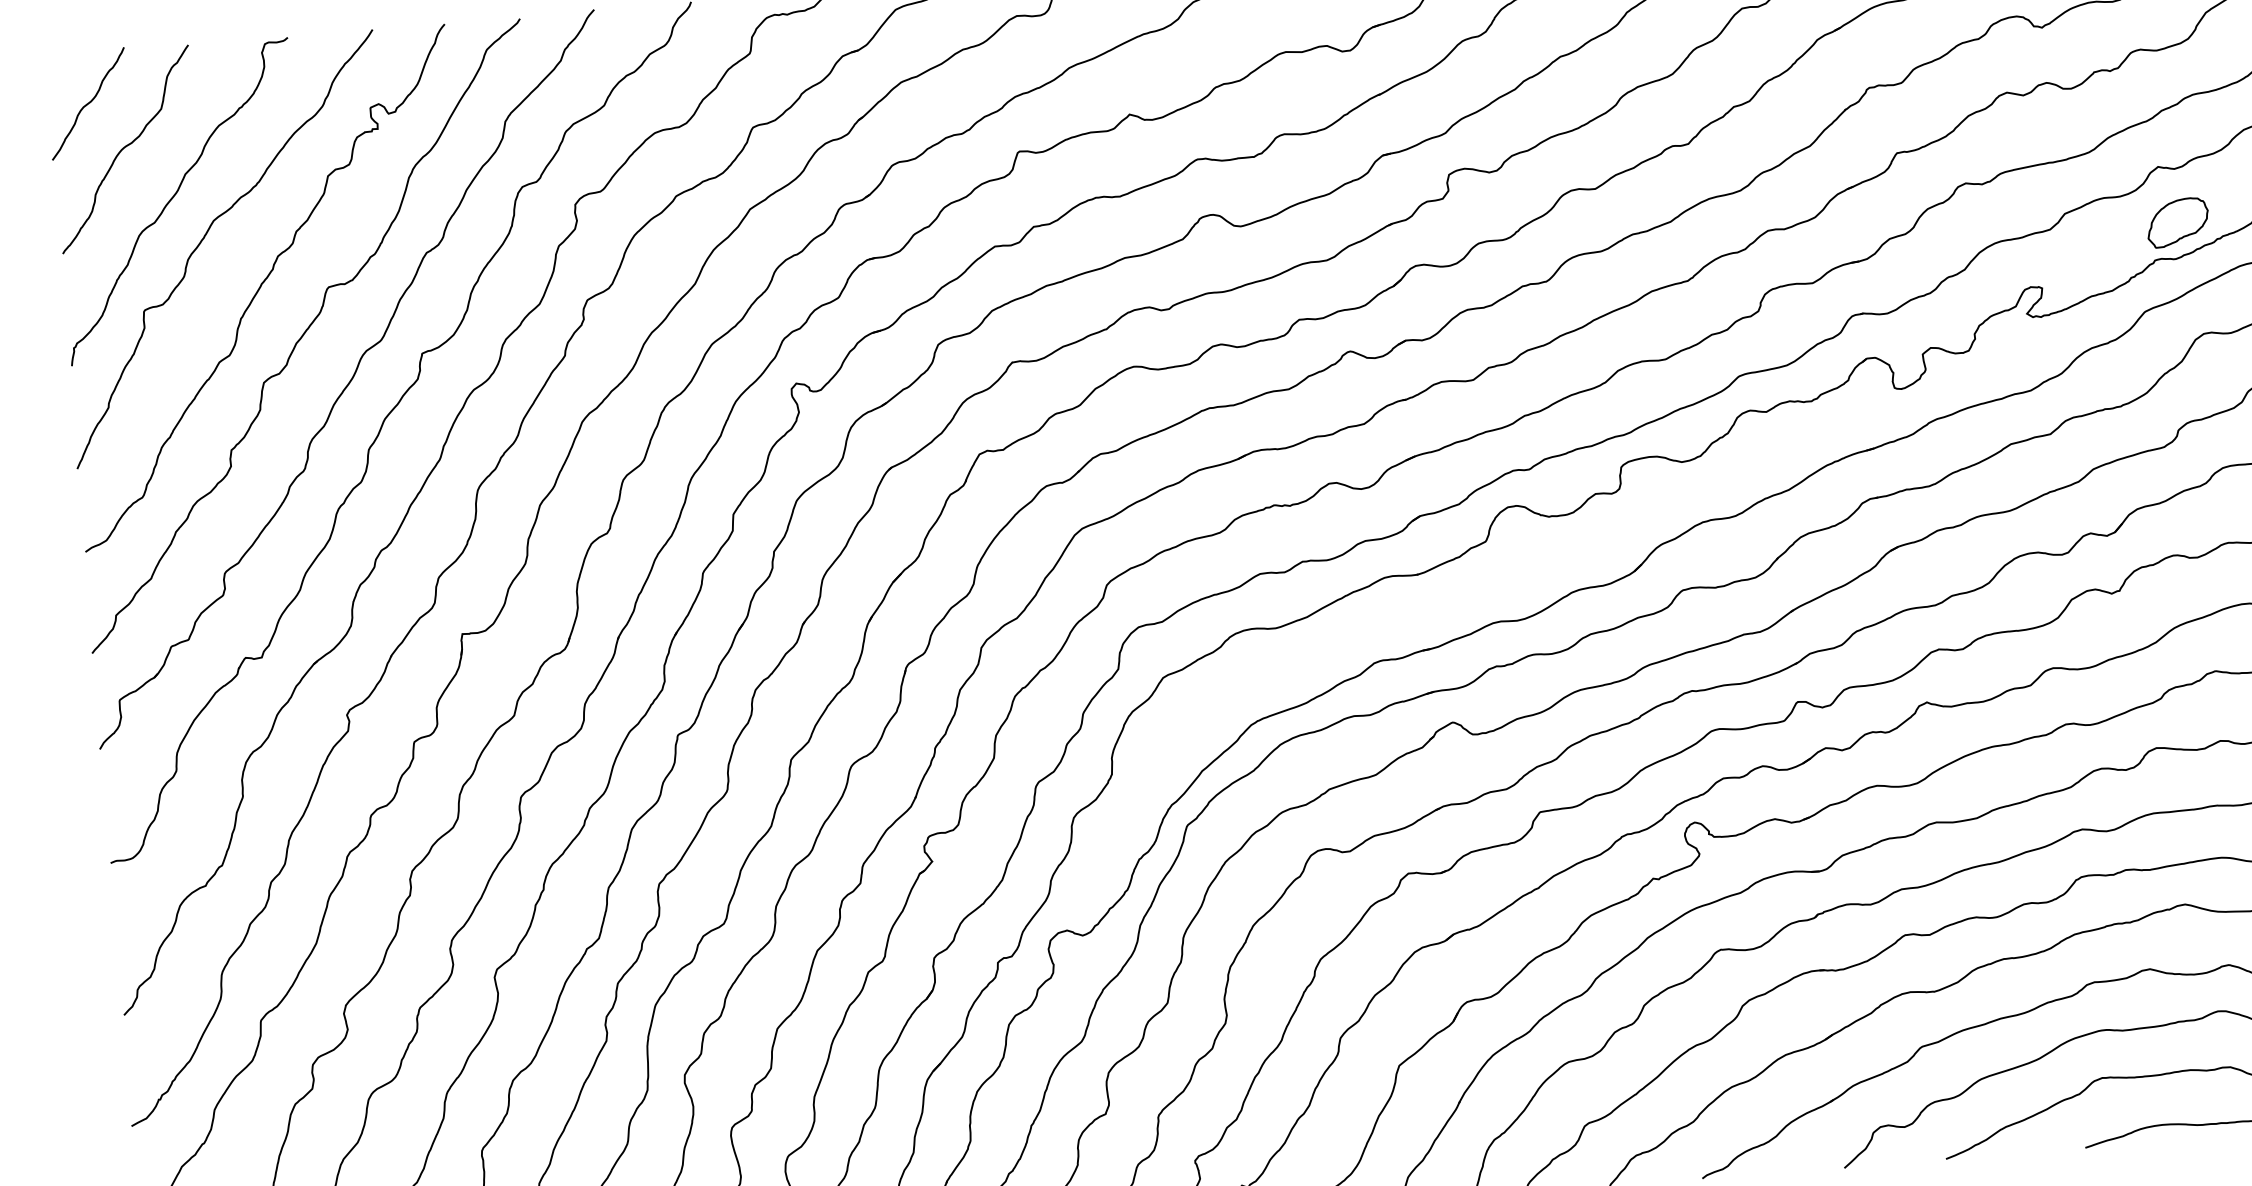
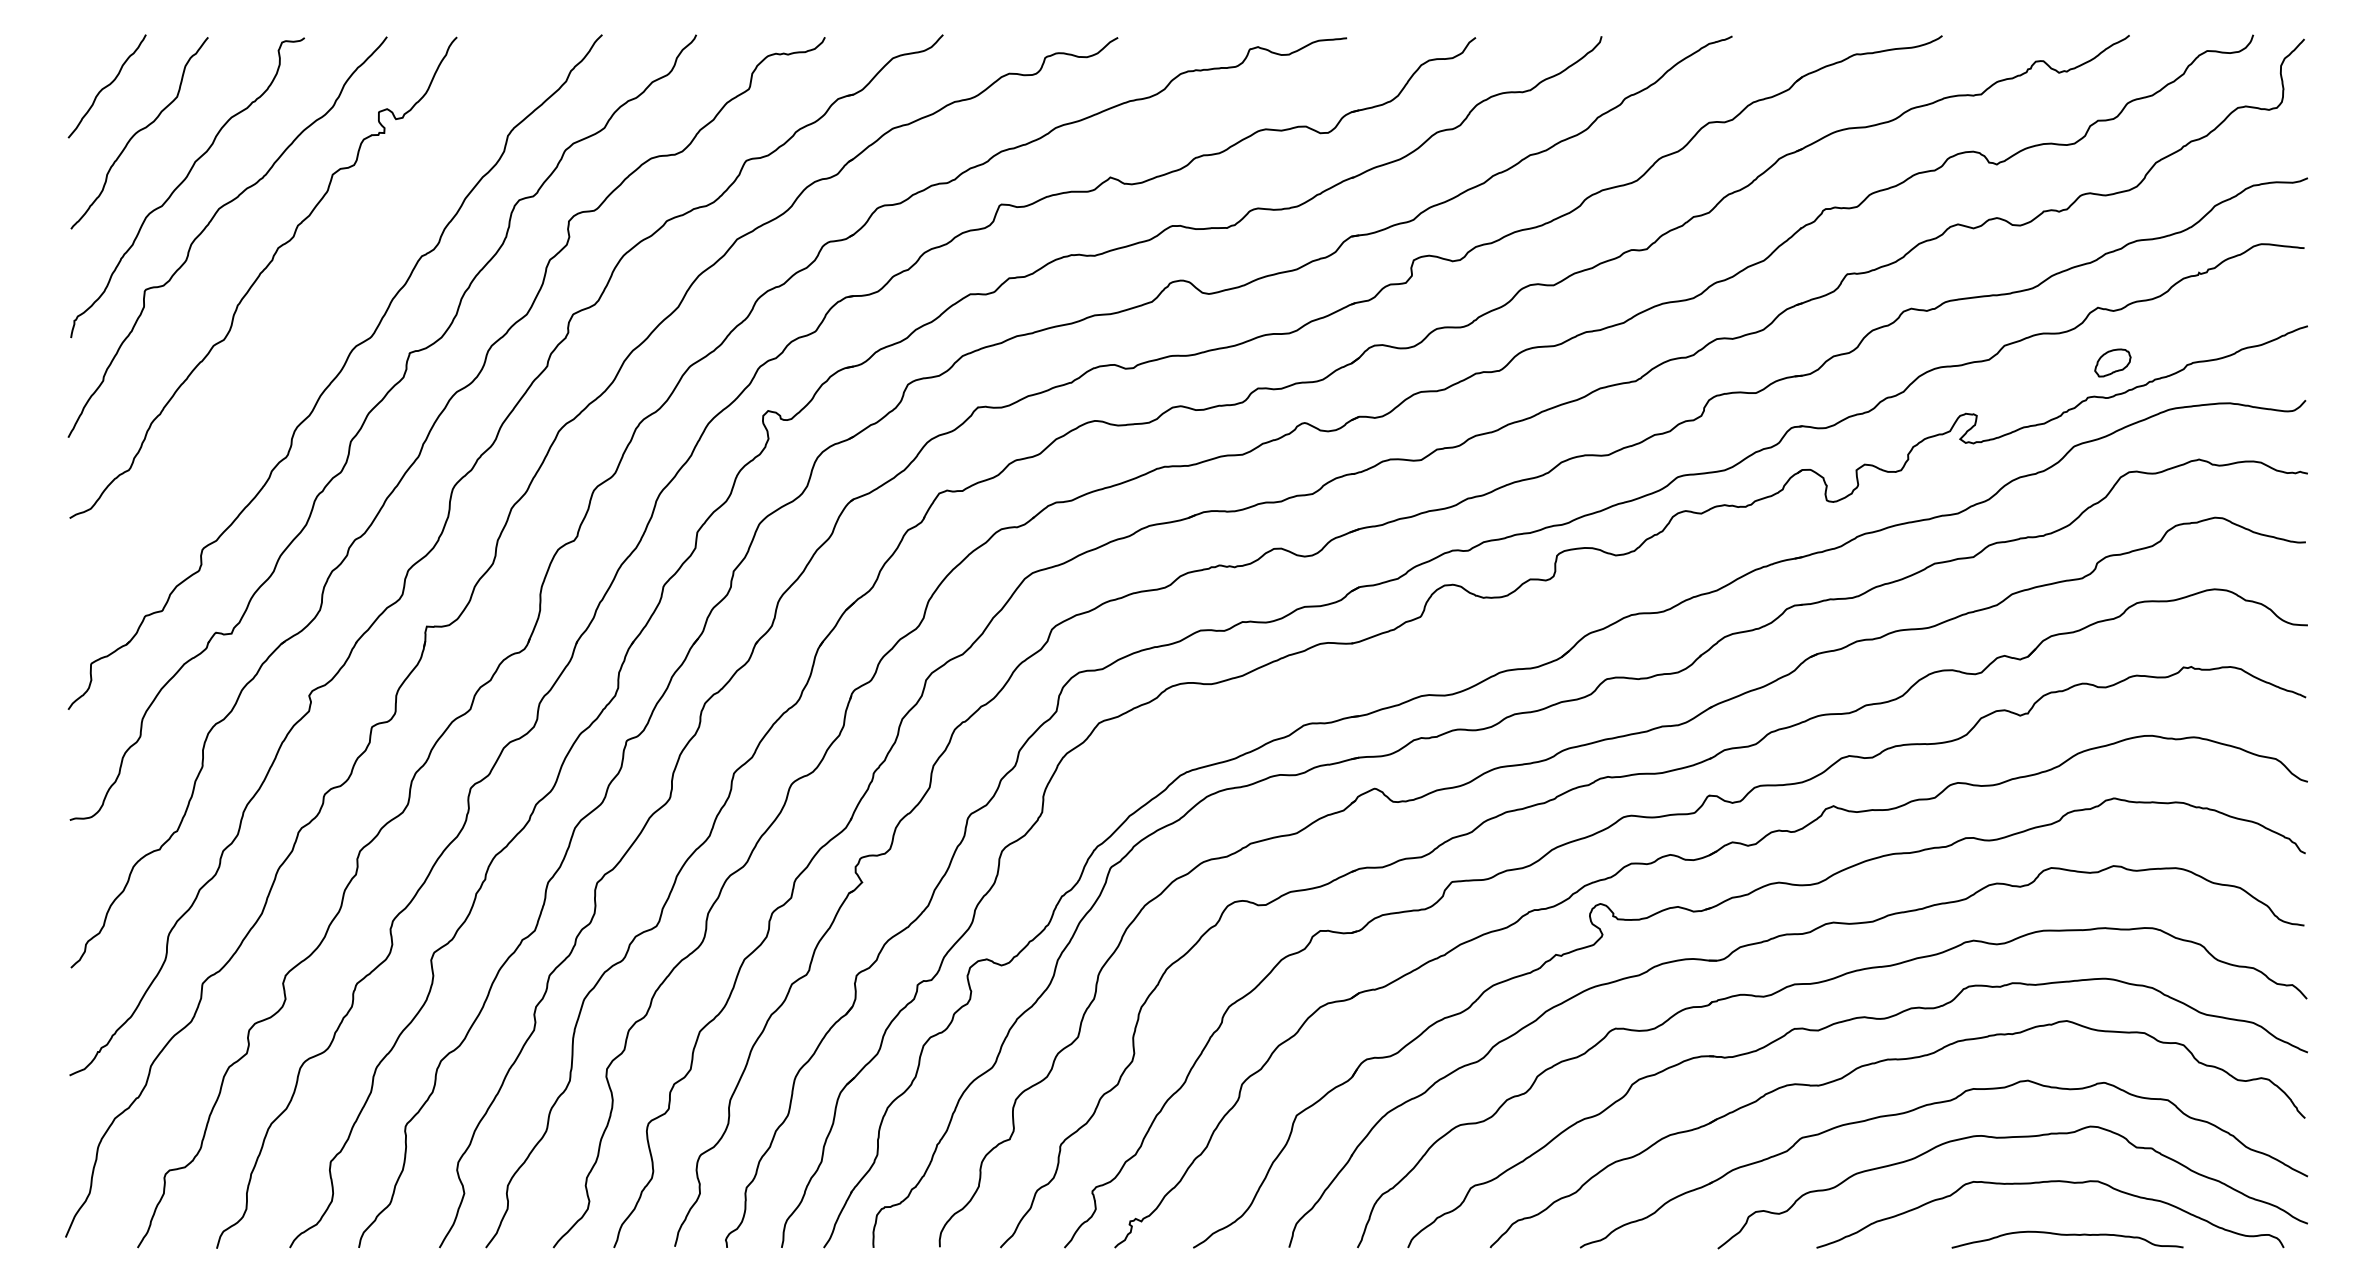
part: (2177, 222) -> (2112, 362), size x0.6
curve: (305, 334) -> (298, 325), removed

